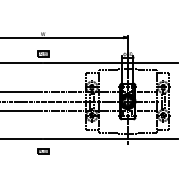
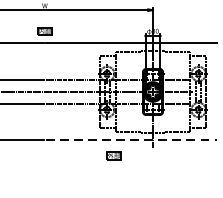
line: (110, 139) -> (130, 140), solid -> dashed
part: (43, 151) -> (114, 155), moved

